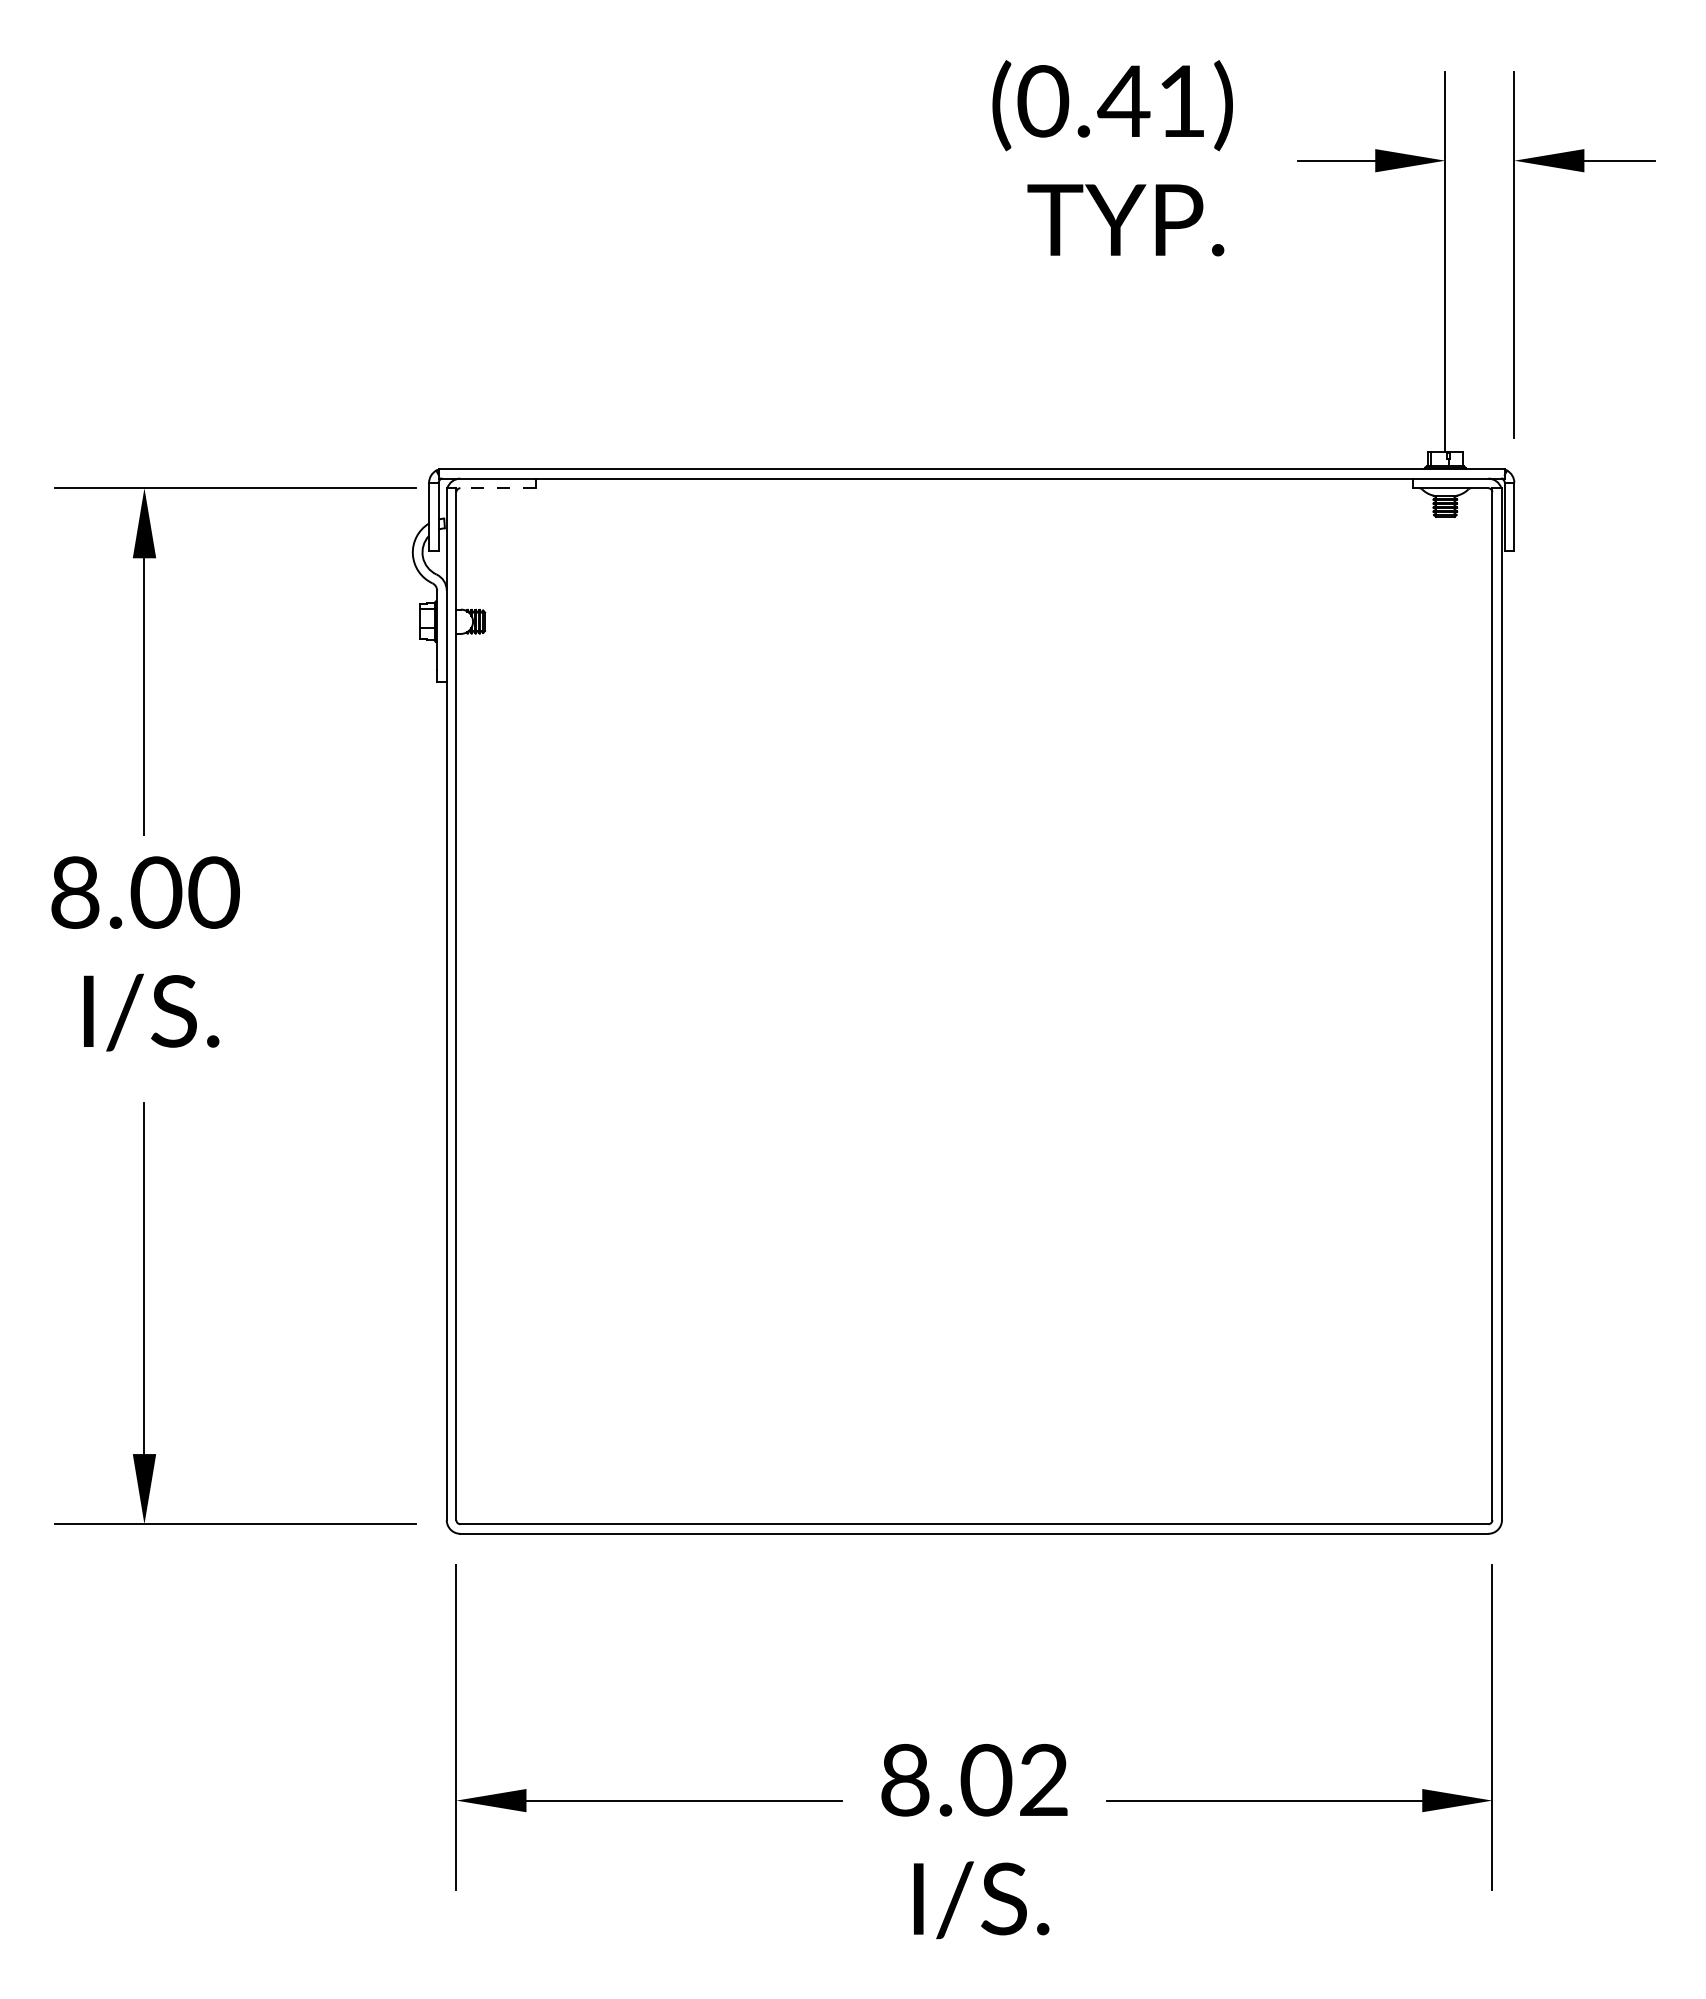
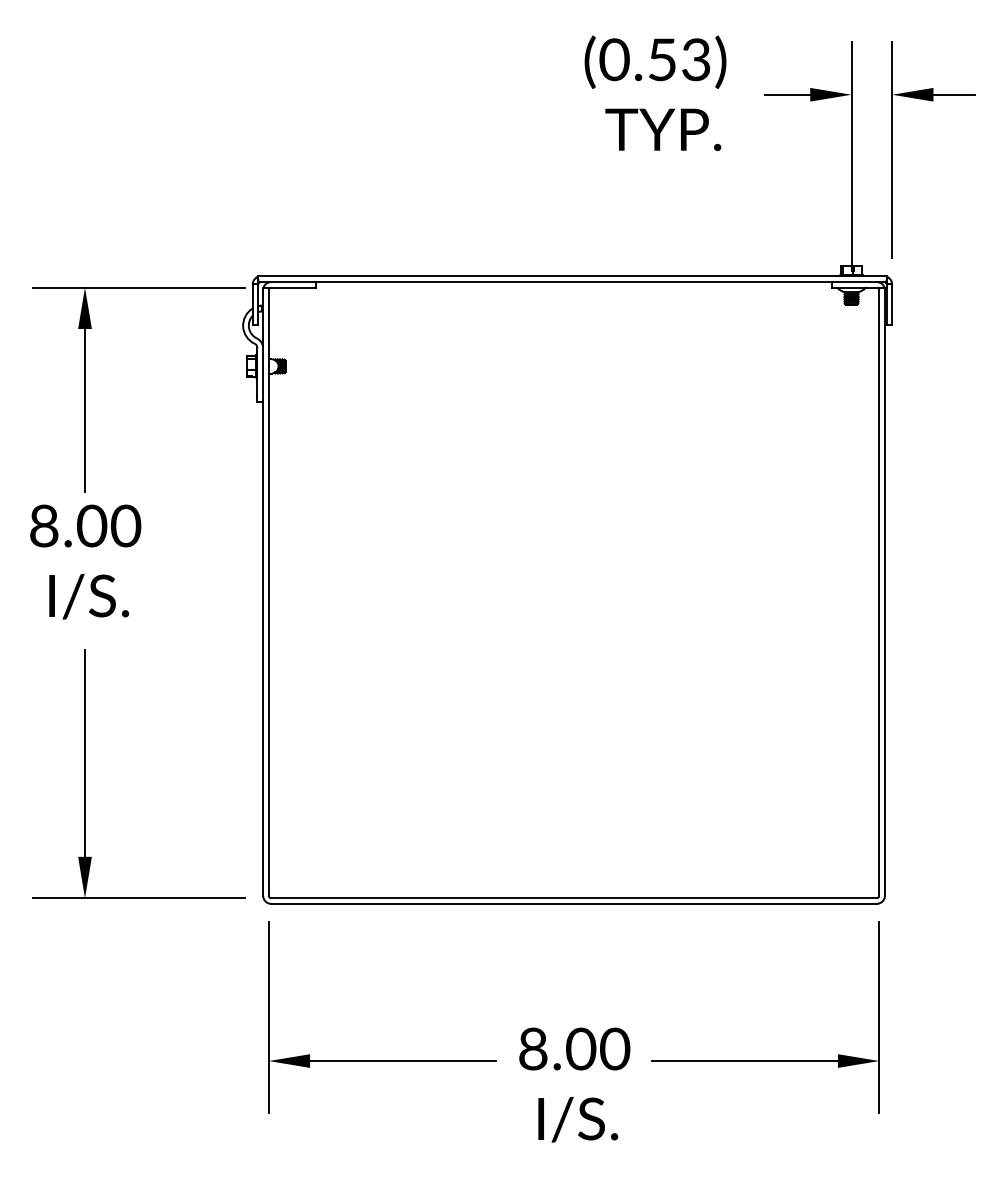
text: (1151, 100) -> (678, 59), (0.41) -> (0.53)
line: (496, 487) -> (292, 287), dashed -> solid
text: (1044, 1779) -> (615, 1048), 8.02 -> 8.00

